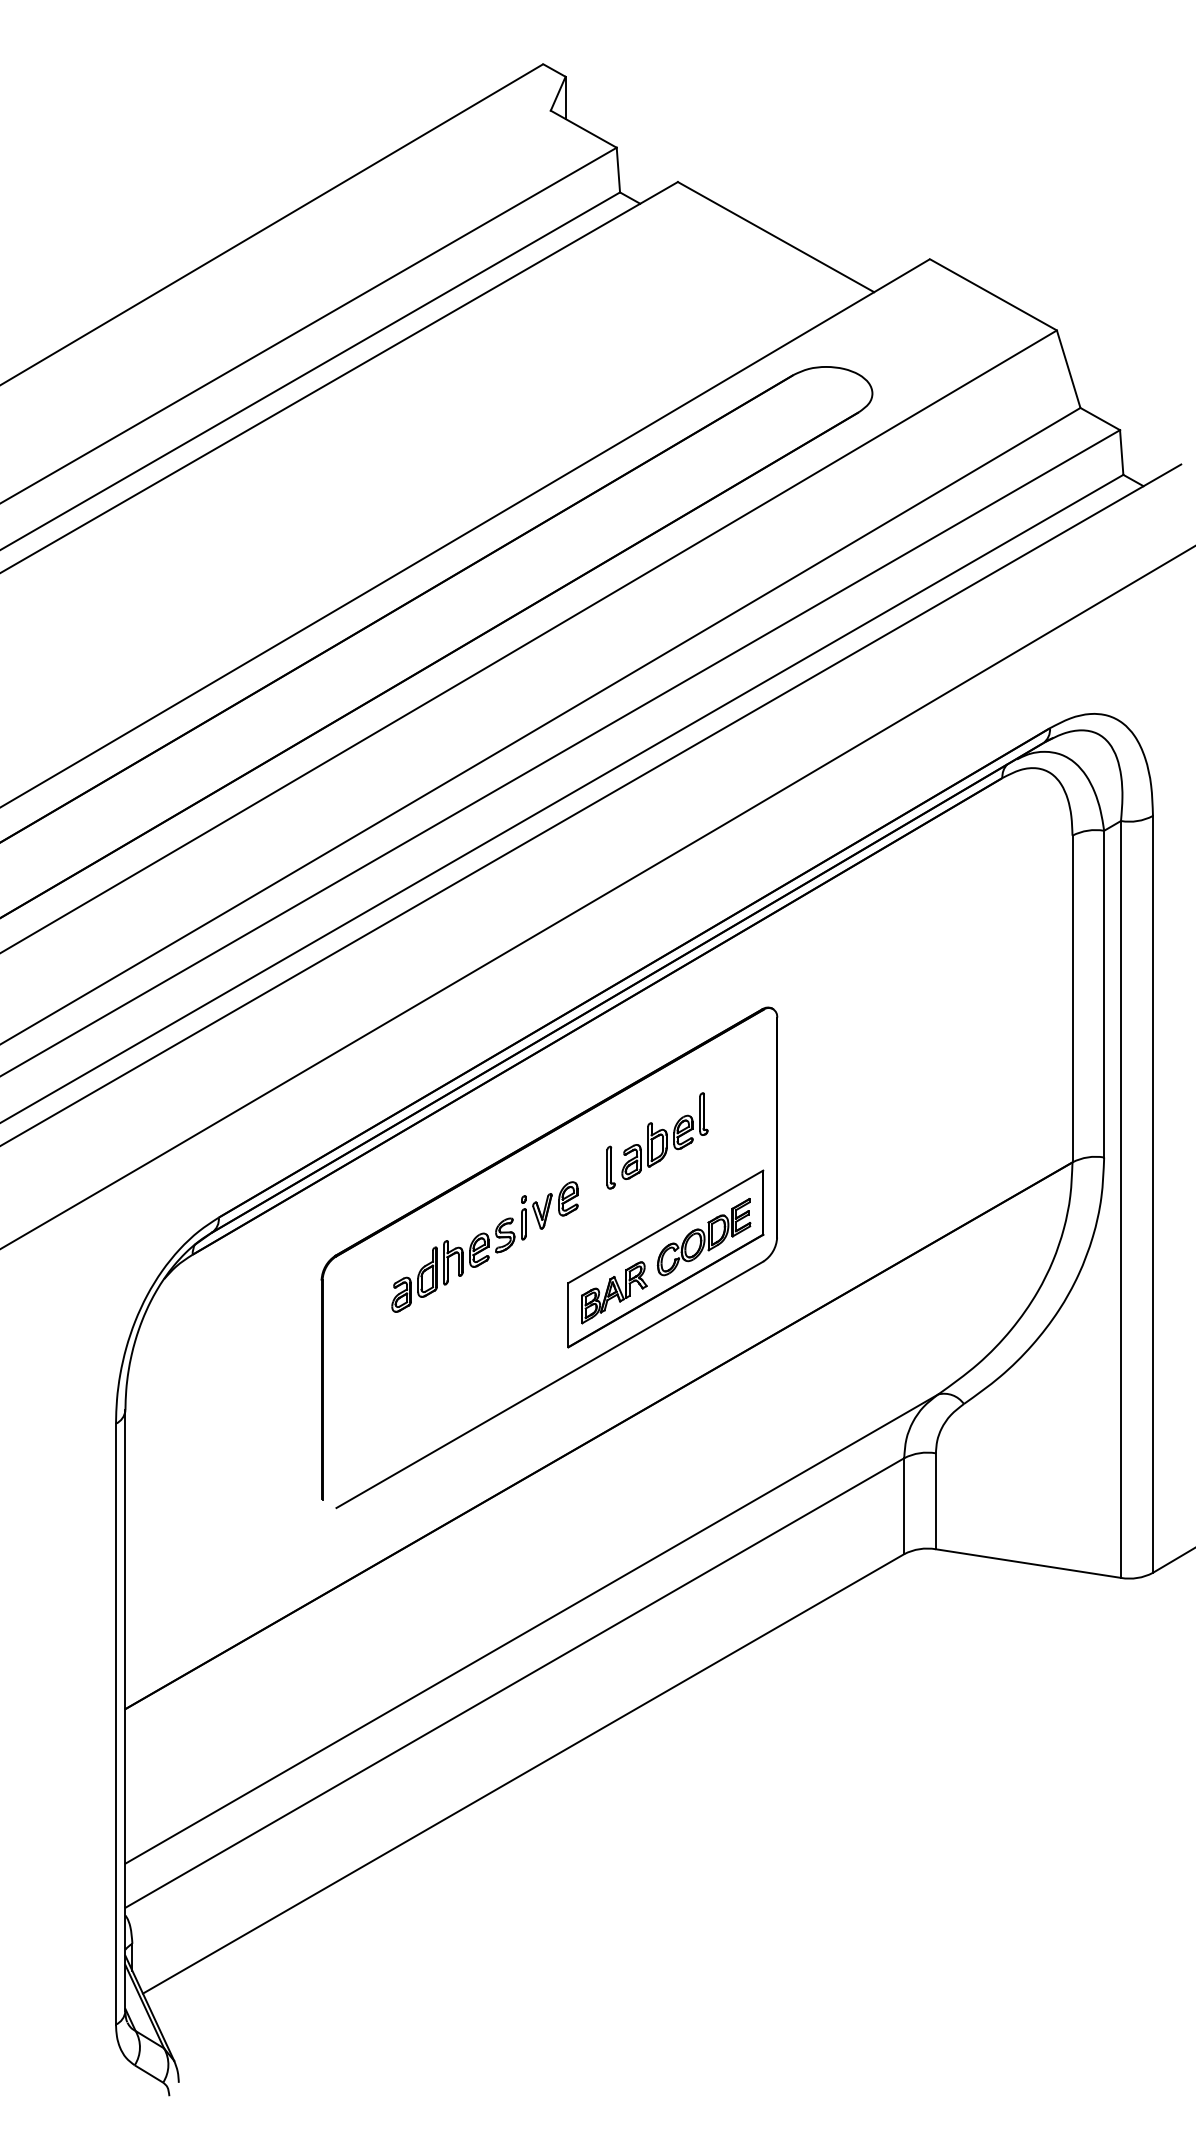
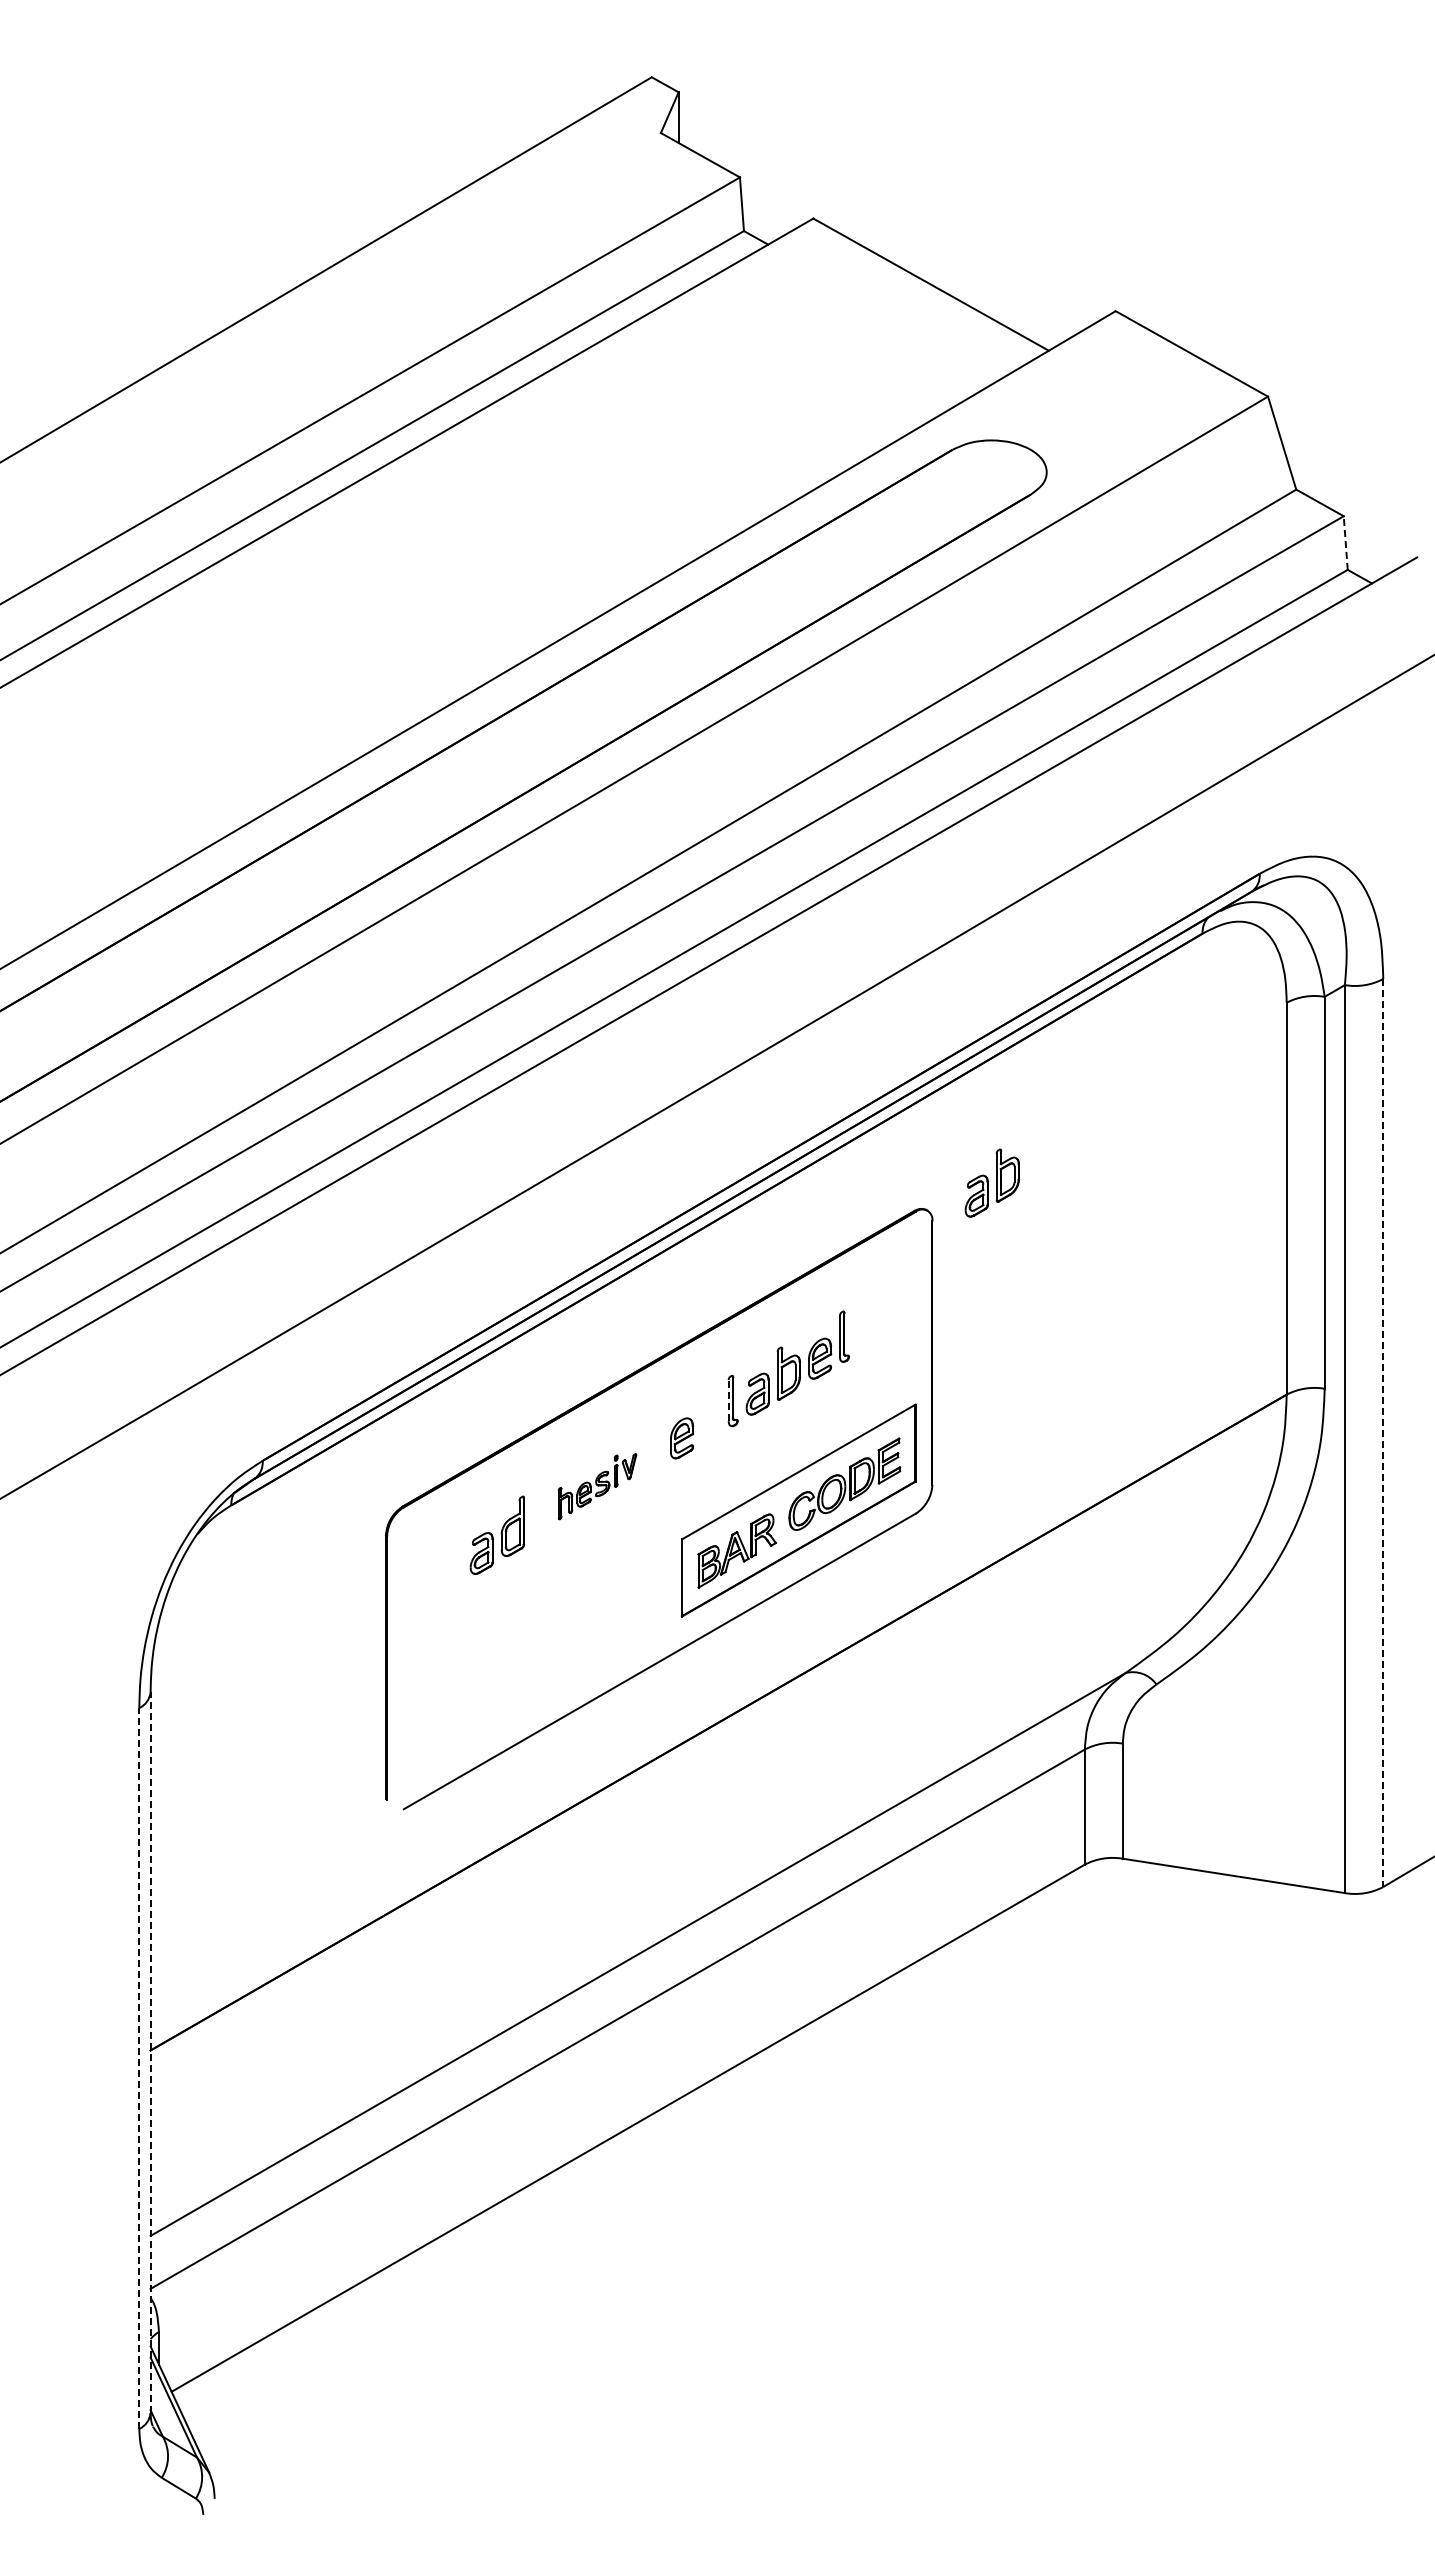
line: (1121, 452) -> (1345, 543), solid -> dashed
part: (826, 985) -> (991, 1182), added
line: (607, 1167) -> (728, 1400), solid -> dashed
line: (1153, 1194) -> (1383, 1433), solid -> dashed
part: (497, 1238) -> (597, 1486), size x0.6
line: (125, 1710) -> (150, 2052), solid -> dashed
line: (116, 1724) -> (139, 2068), solid -> dashed

